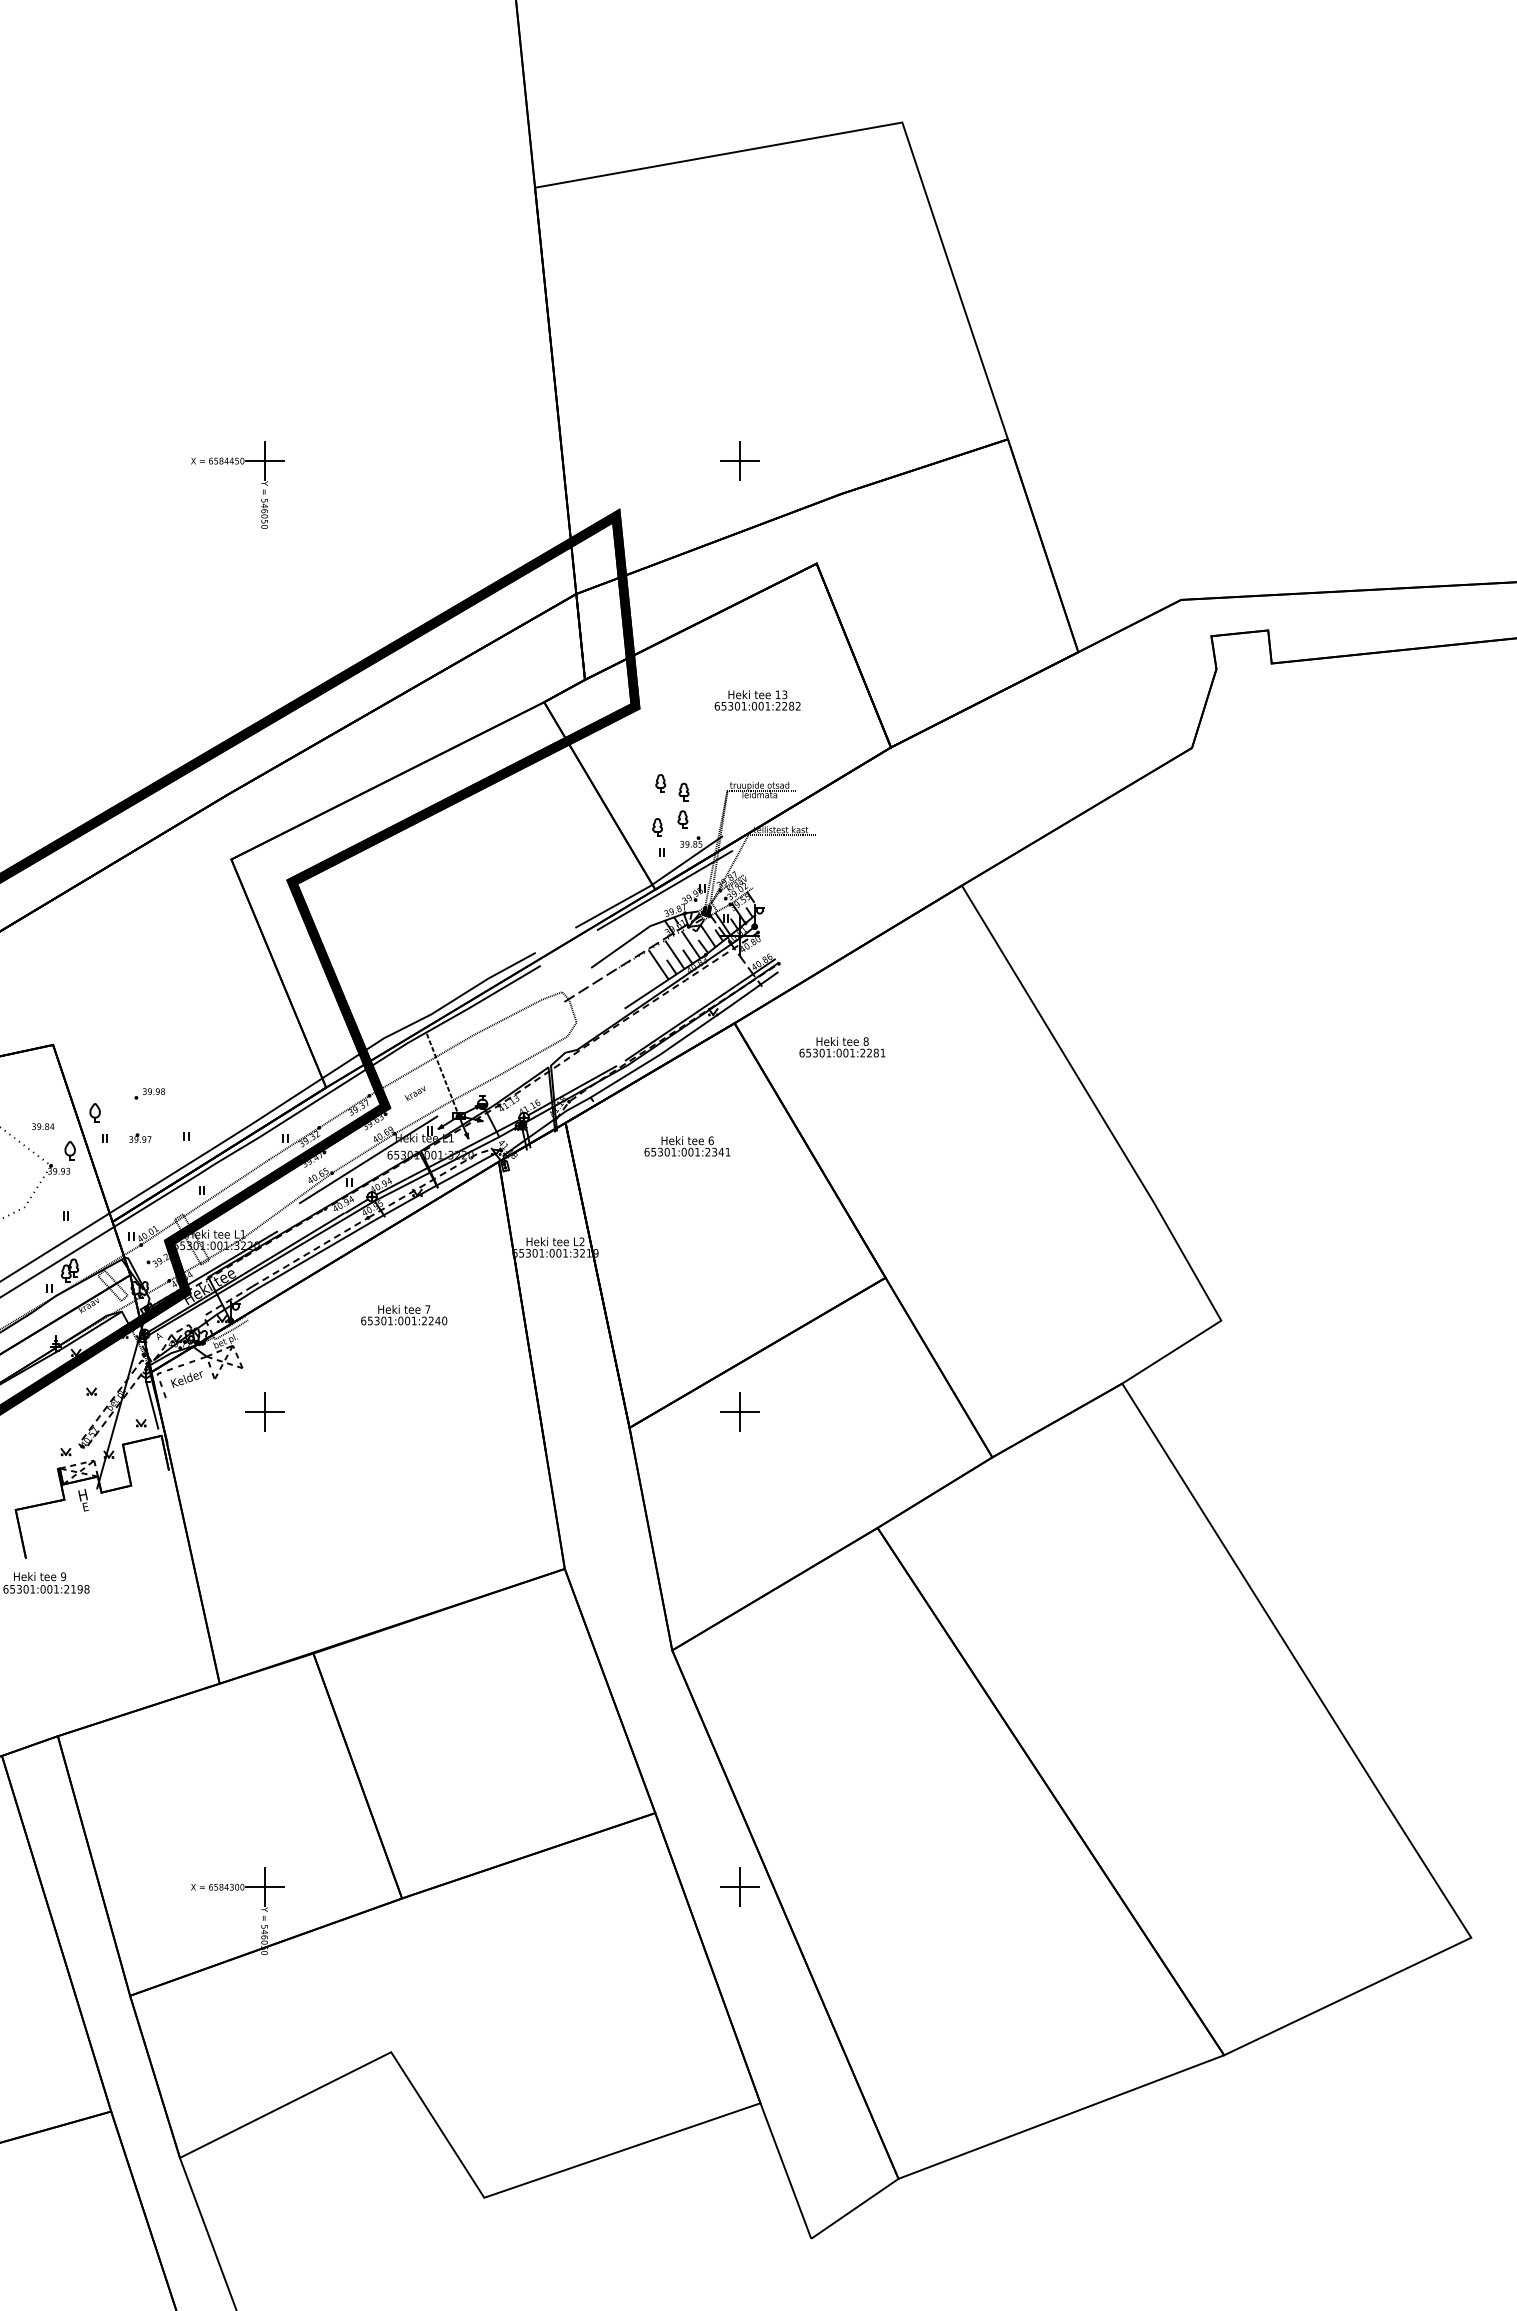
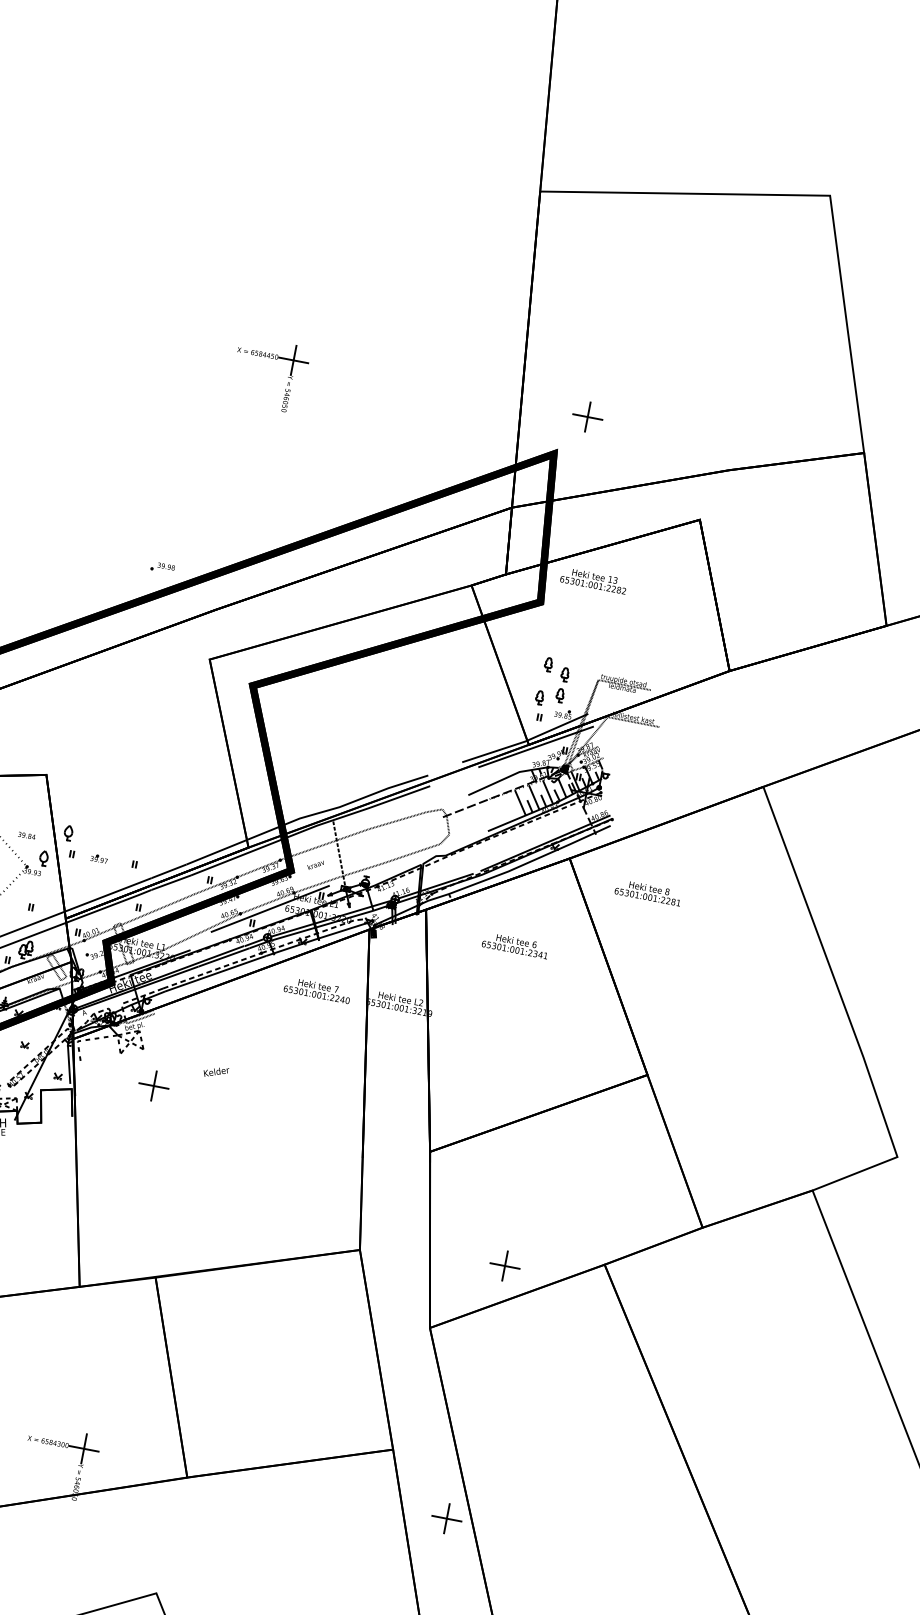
part: (739, 460) -> (587, 416), moved
text: (757, 700) -> (593, 580), moved
part: (149, 1093) -> (162, 567), moved
text: (404, 1315) -> (317, 990), moved
text: (186, 1379) -> (215, 1072), moved
part: (739, 1411) -> (504, 1265), moved

